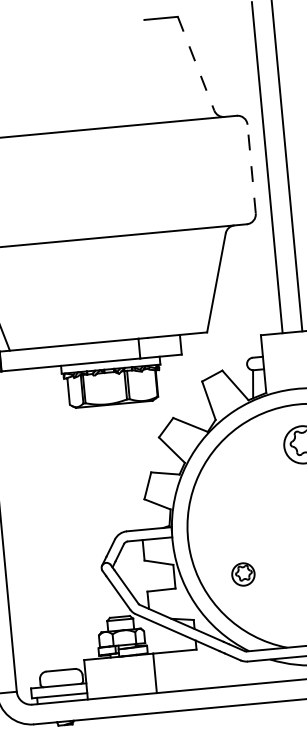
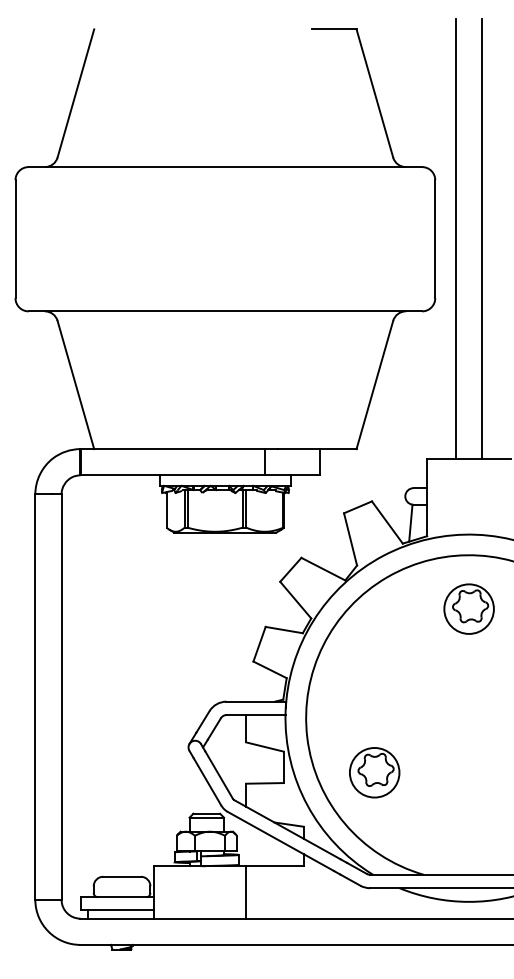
line: (195, 63) -> (374, 93), dashed -> solid
line: (251, 168) -> (435, 238), dashed -> solid
part: (243, 574) -> (374, 772), size x1.67

